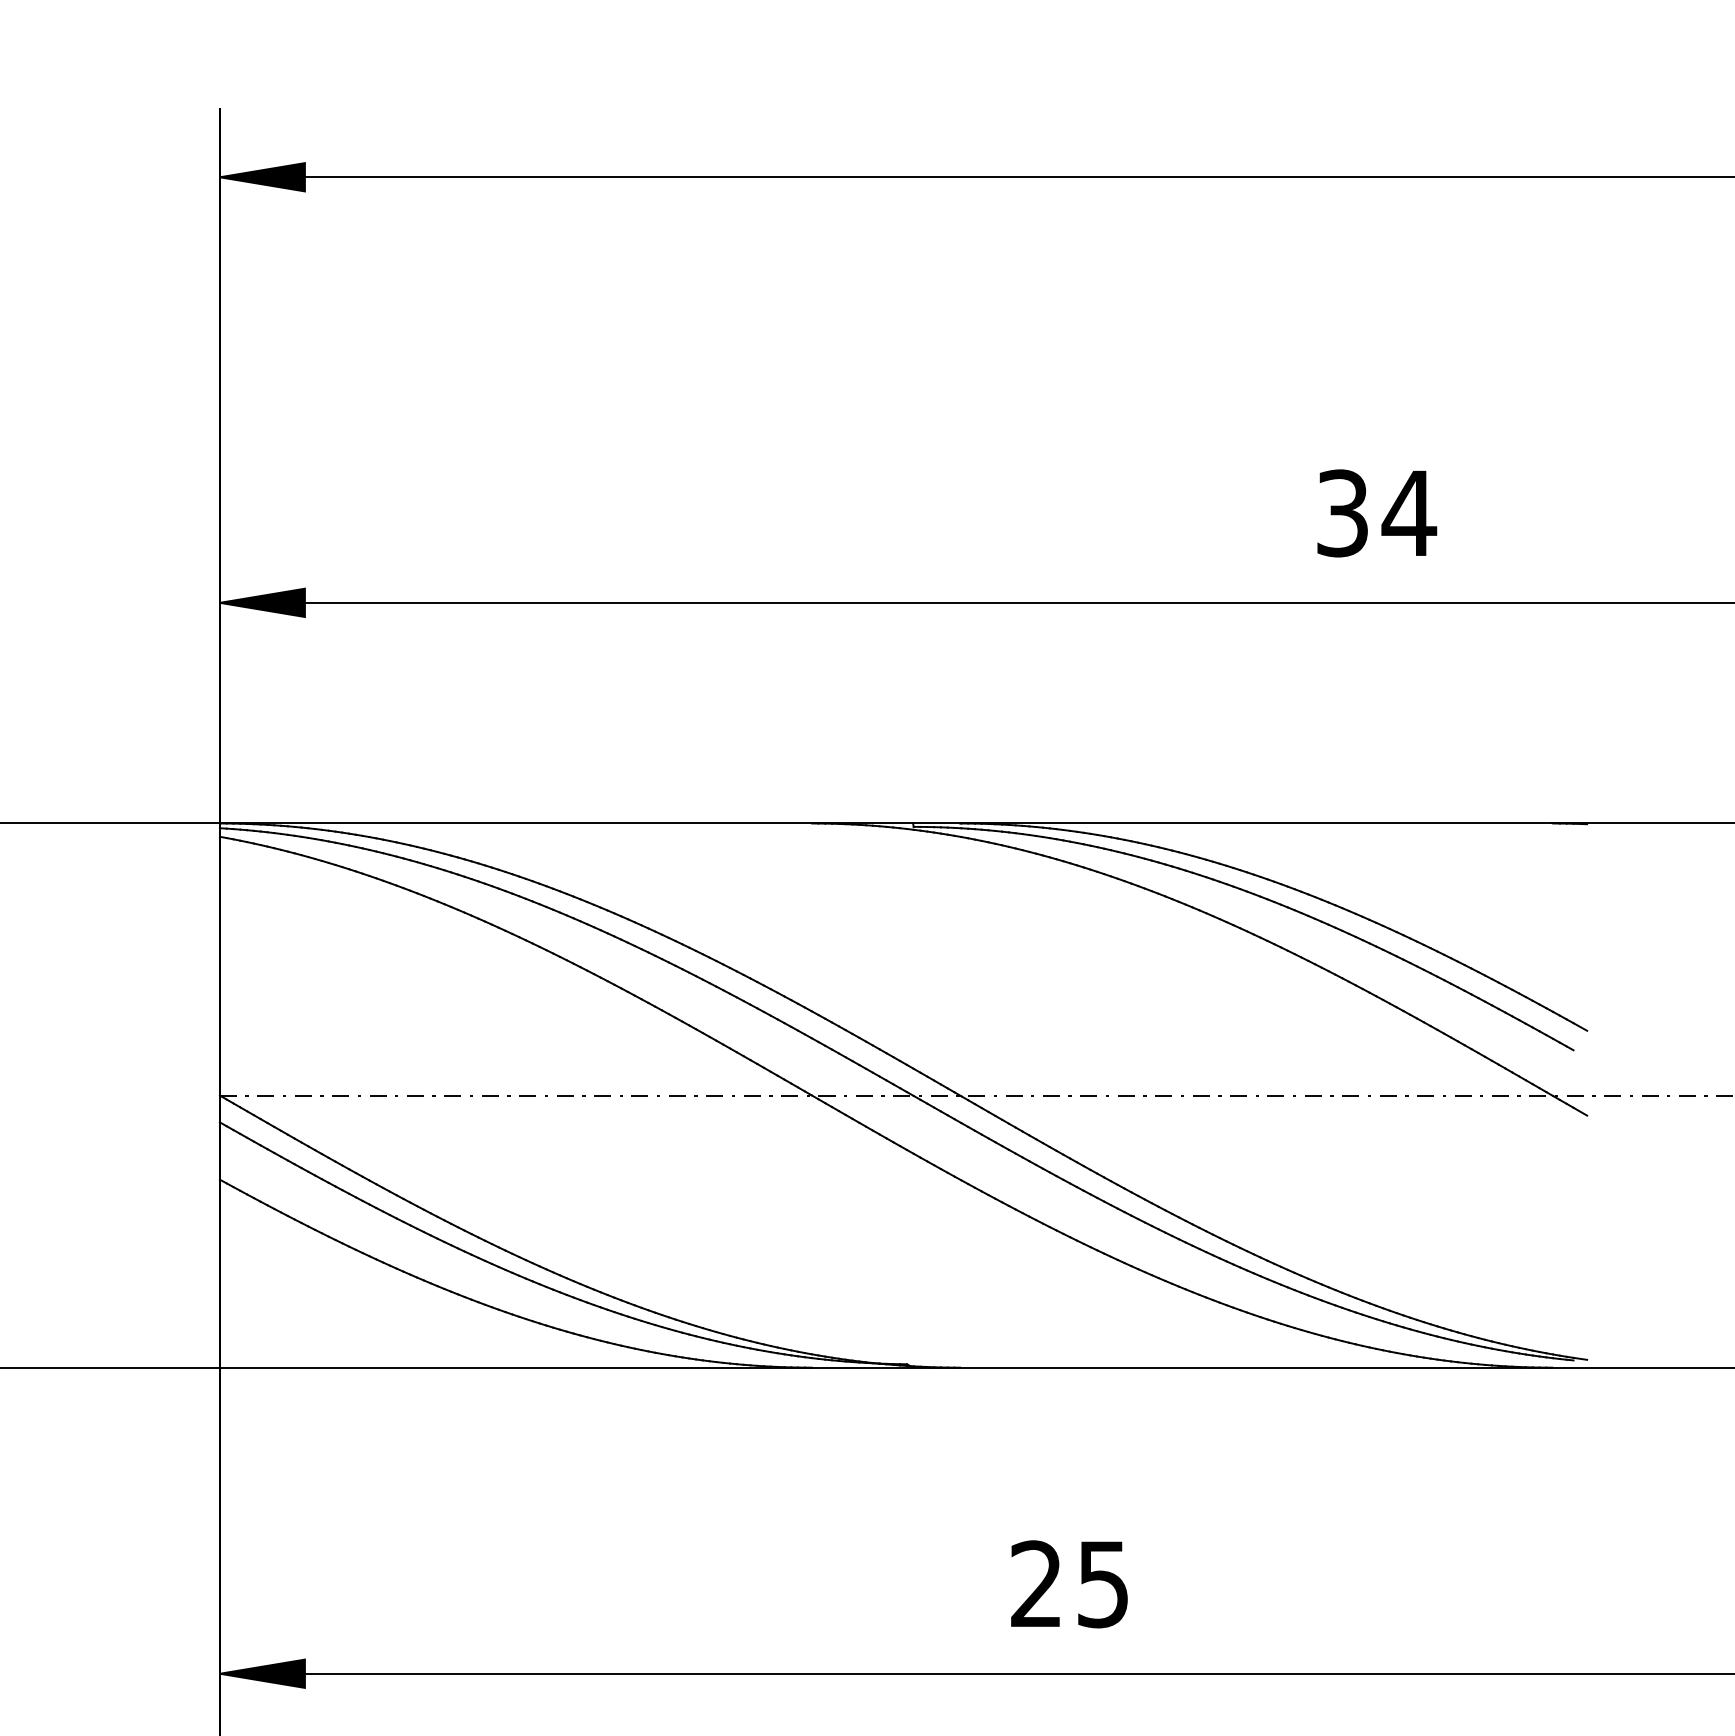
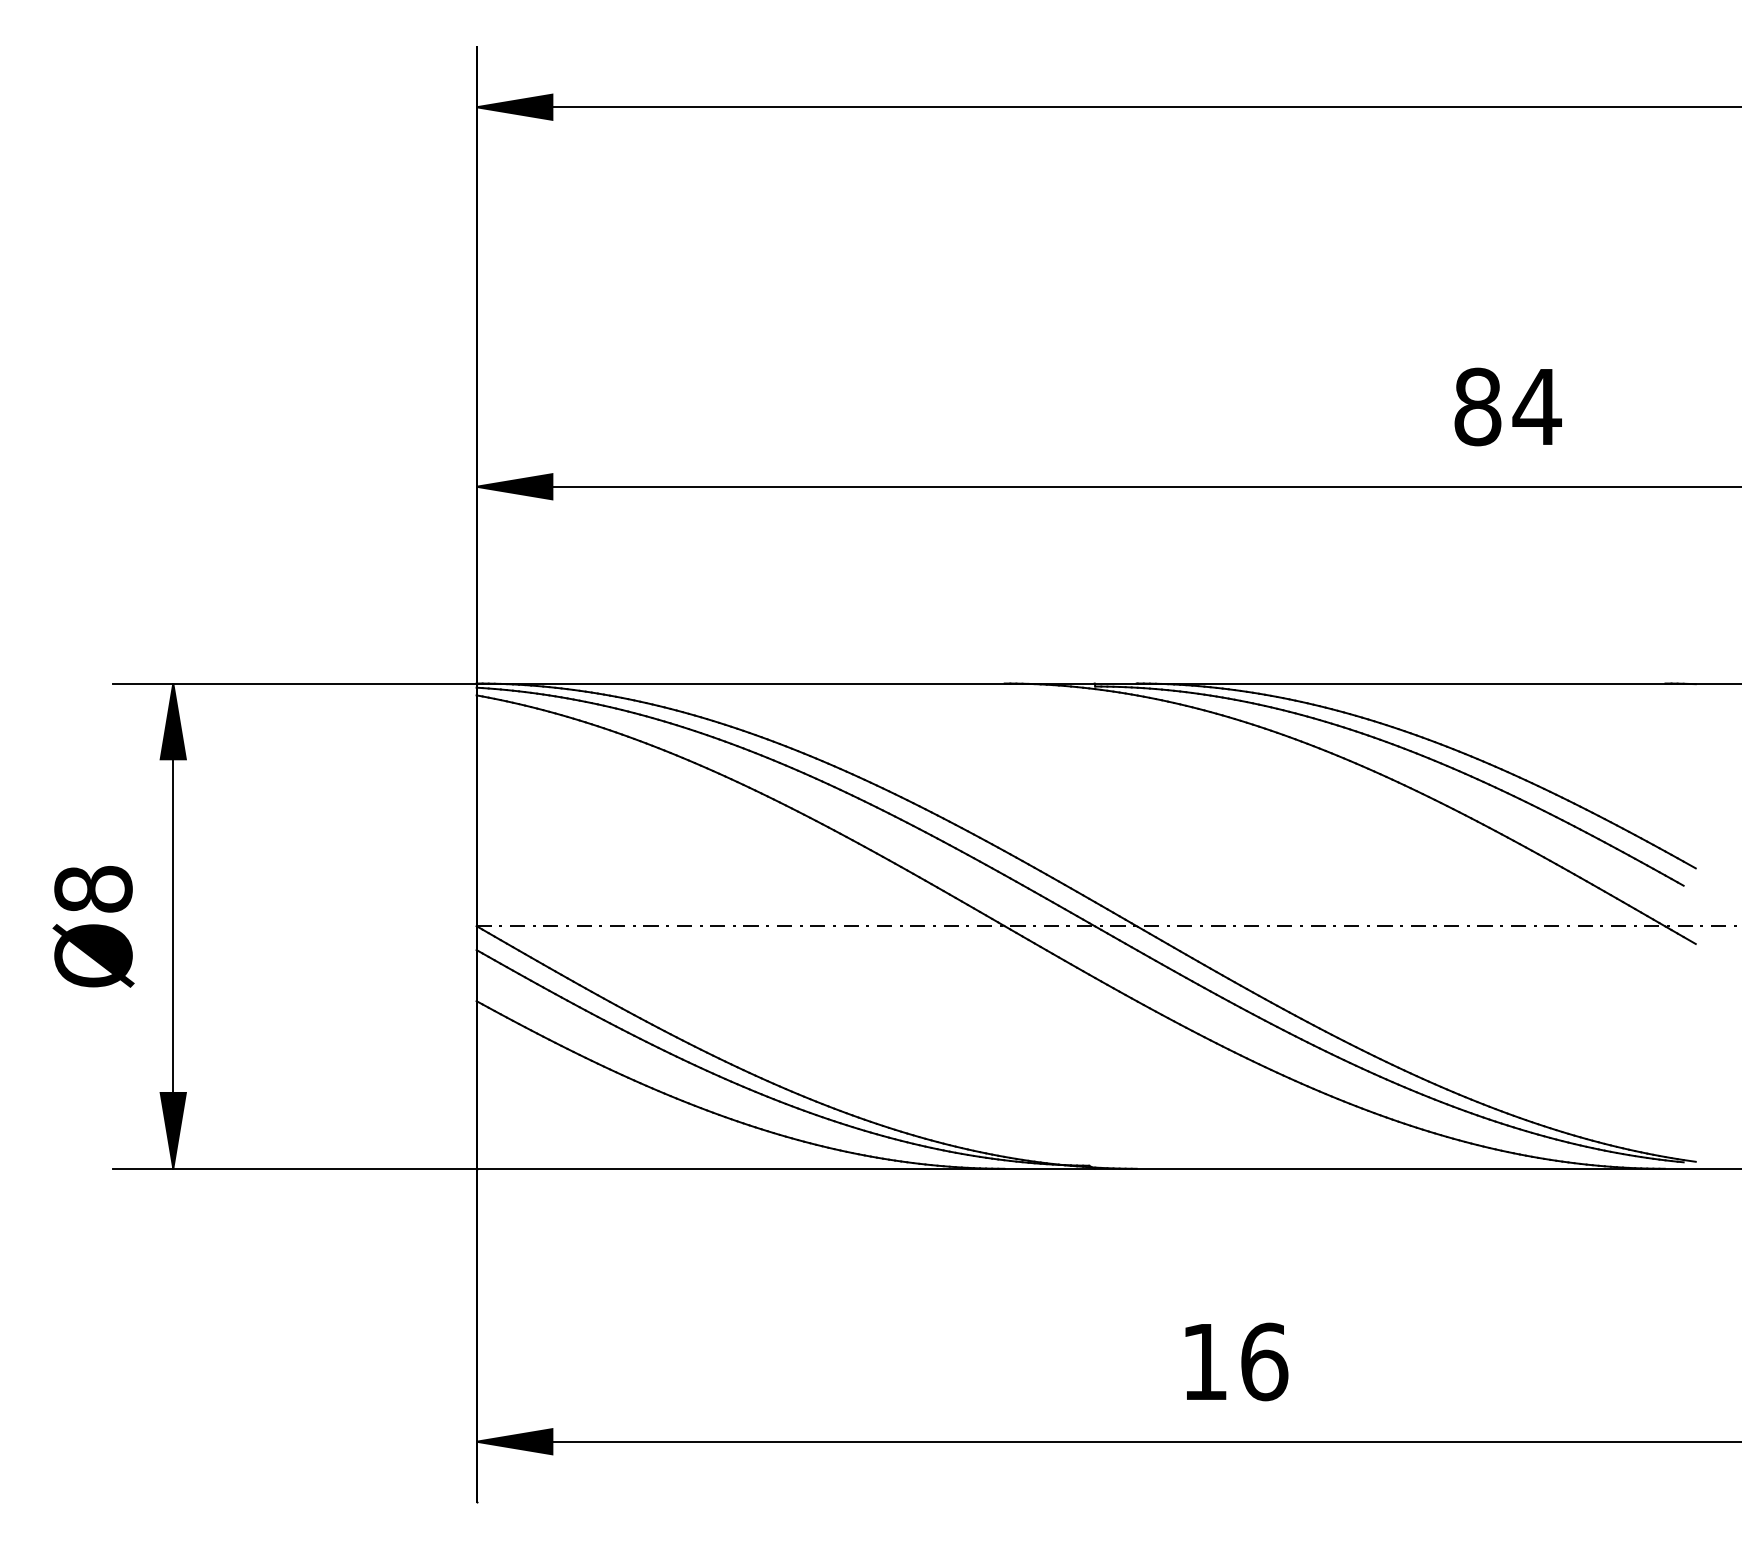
text: (1342, 512) -> (1477, 406), 34 -> 84
text: (1070, 1583) -> (1235, 1361), 25 -> 16

